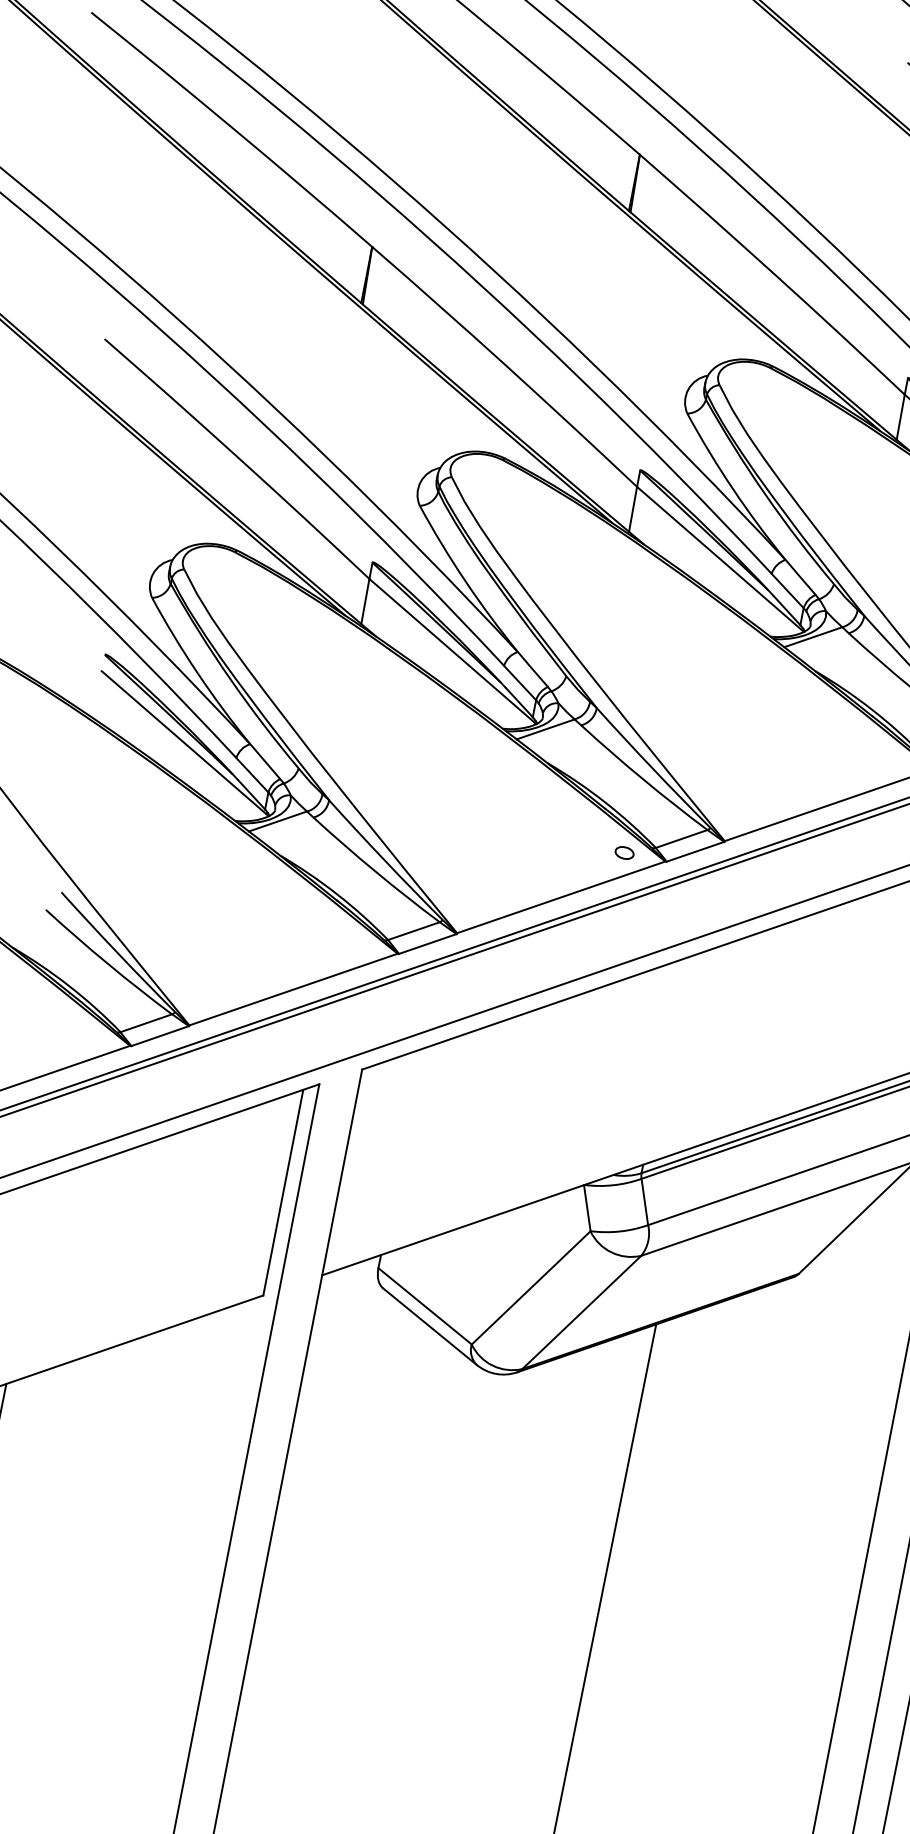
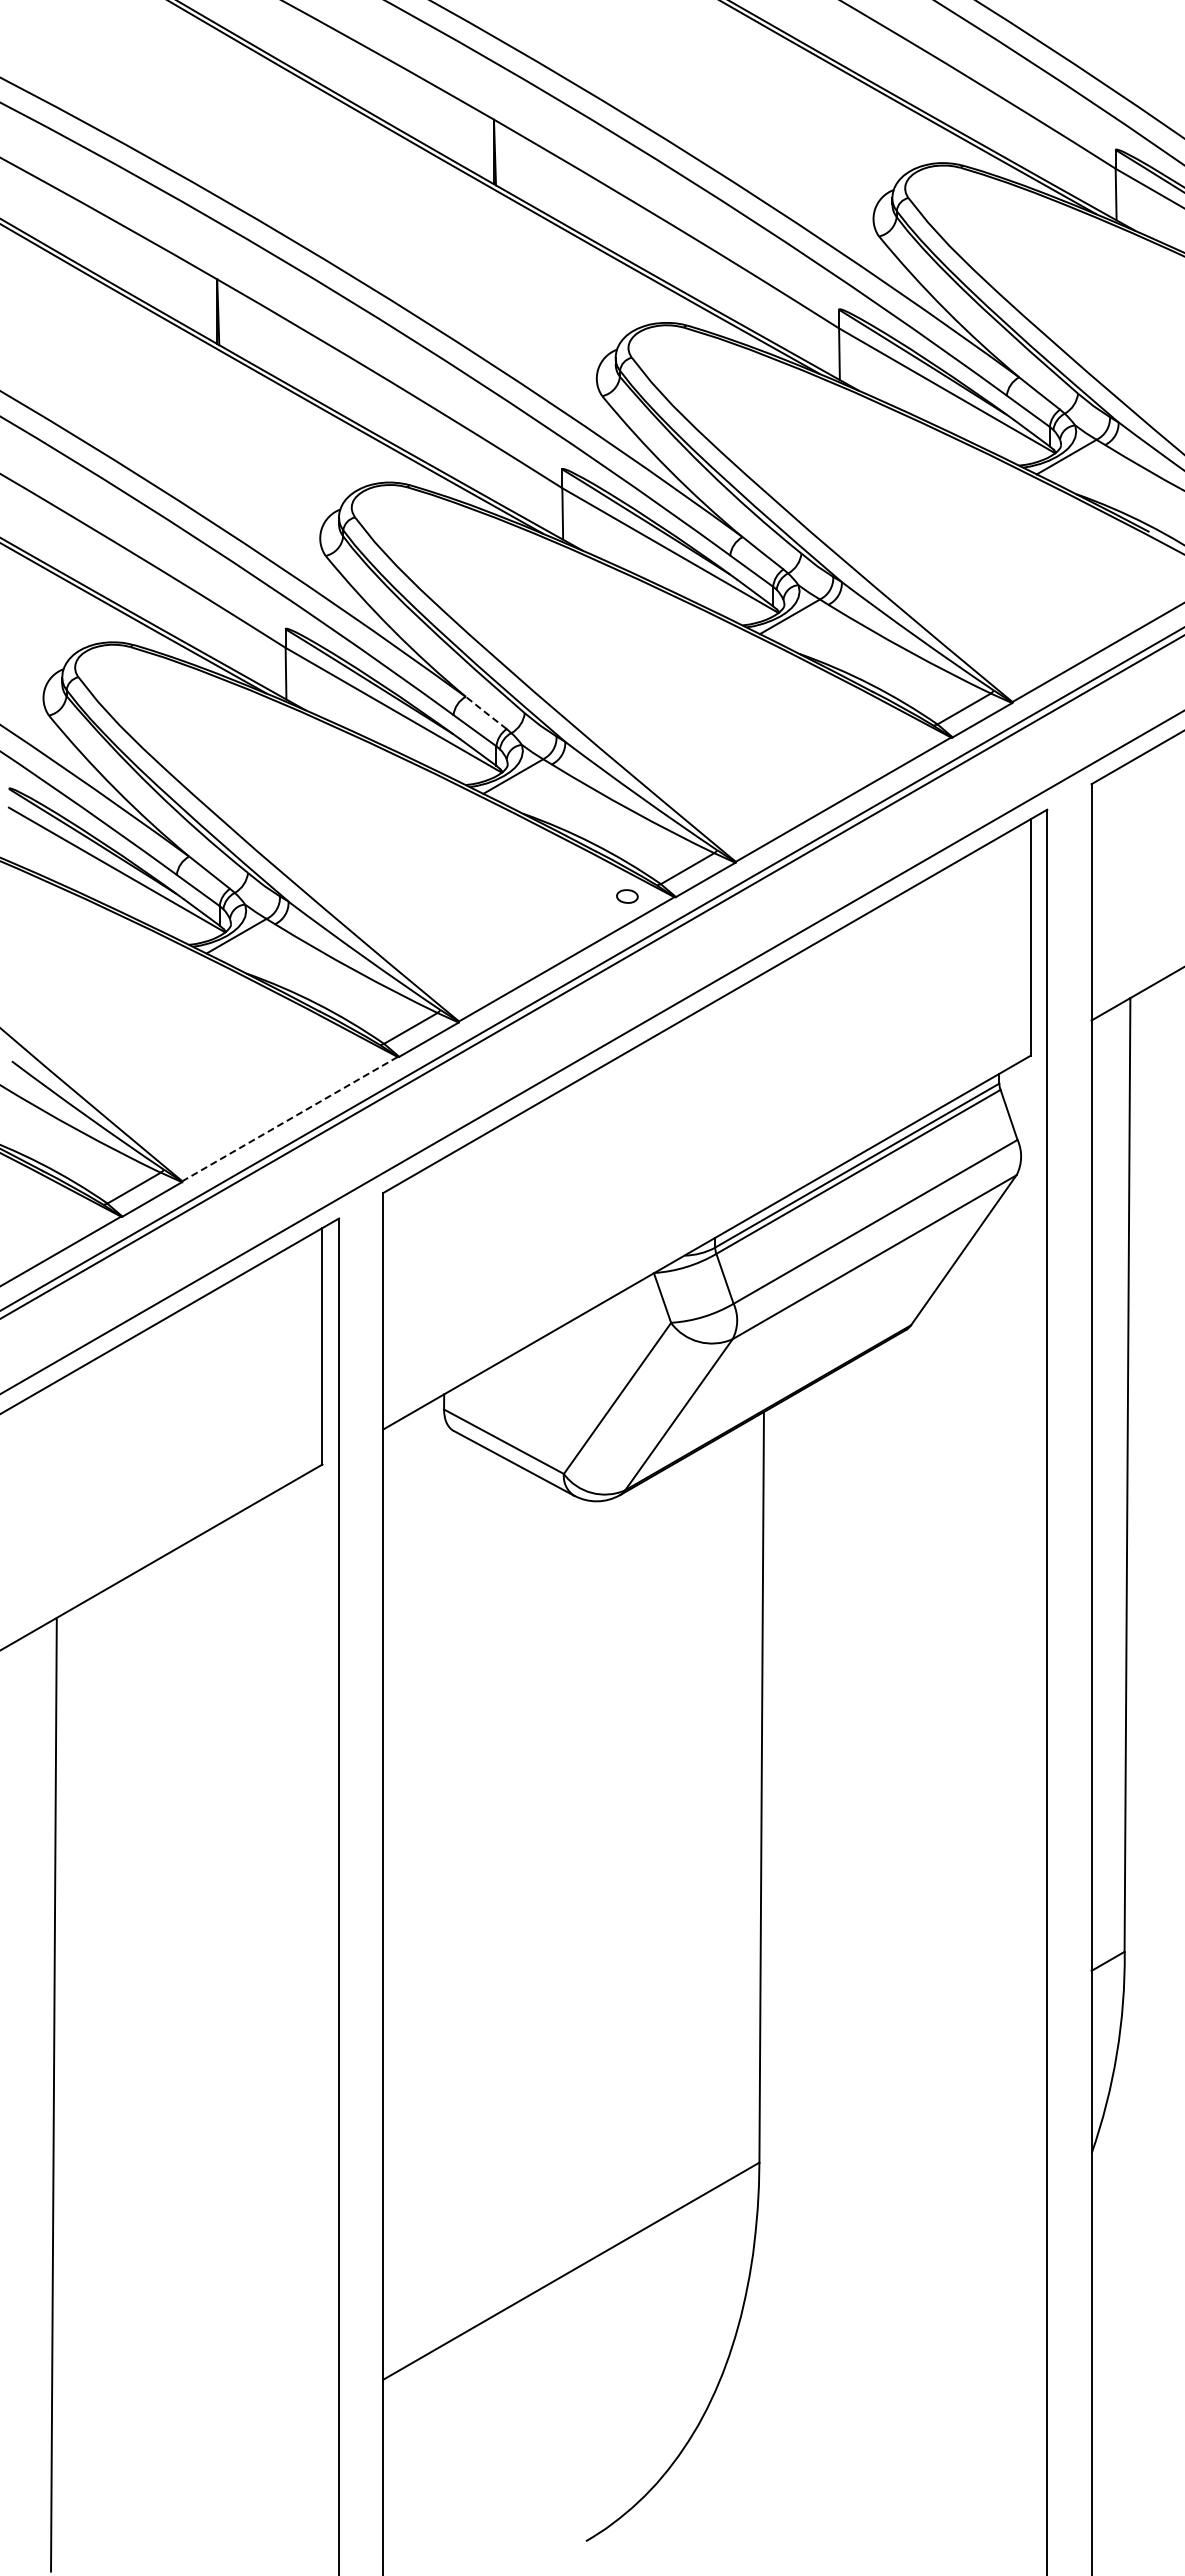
line: (532, 668) -> (485, 712), solid -> dashed
line: (293, 989) -> (289, 1119), solid -> dashed

